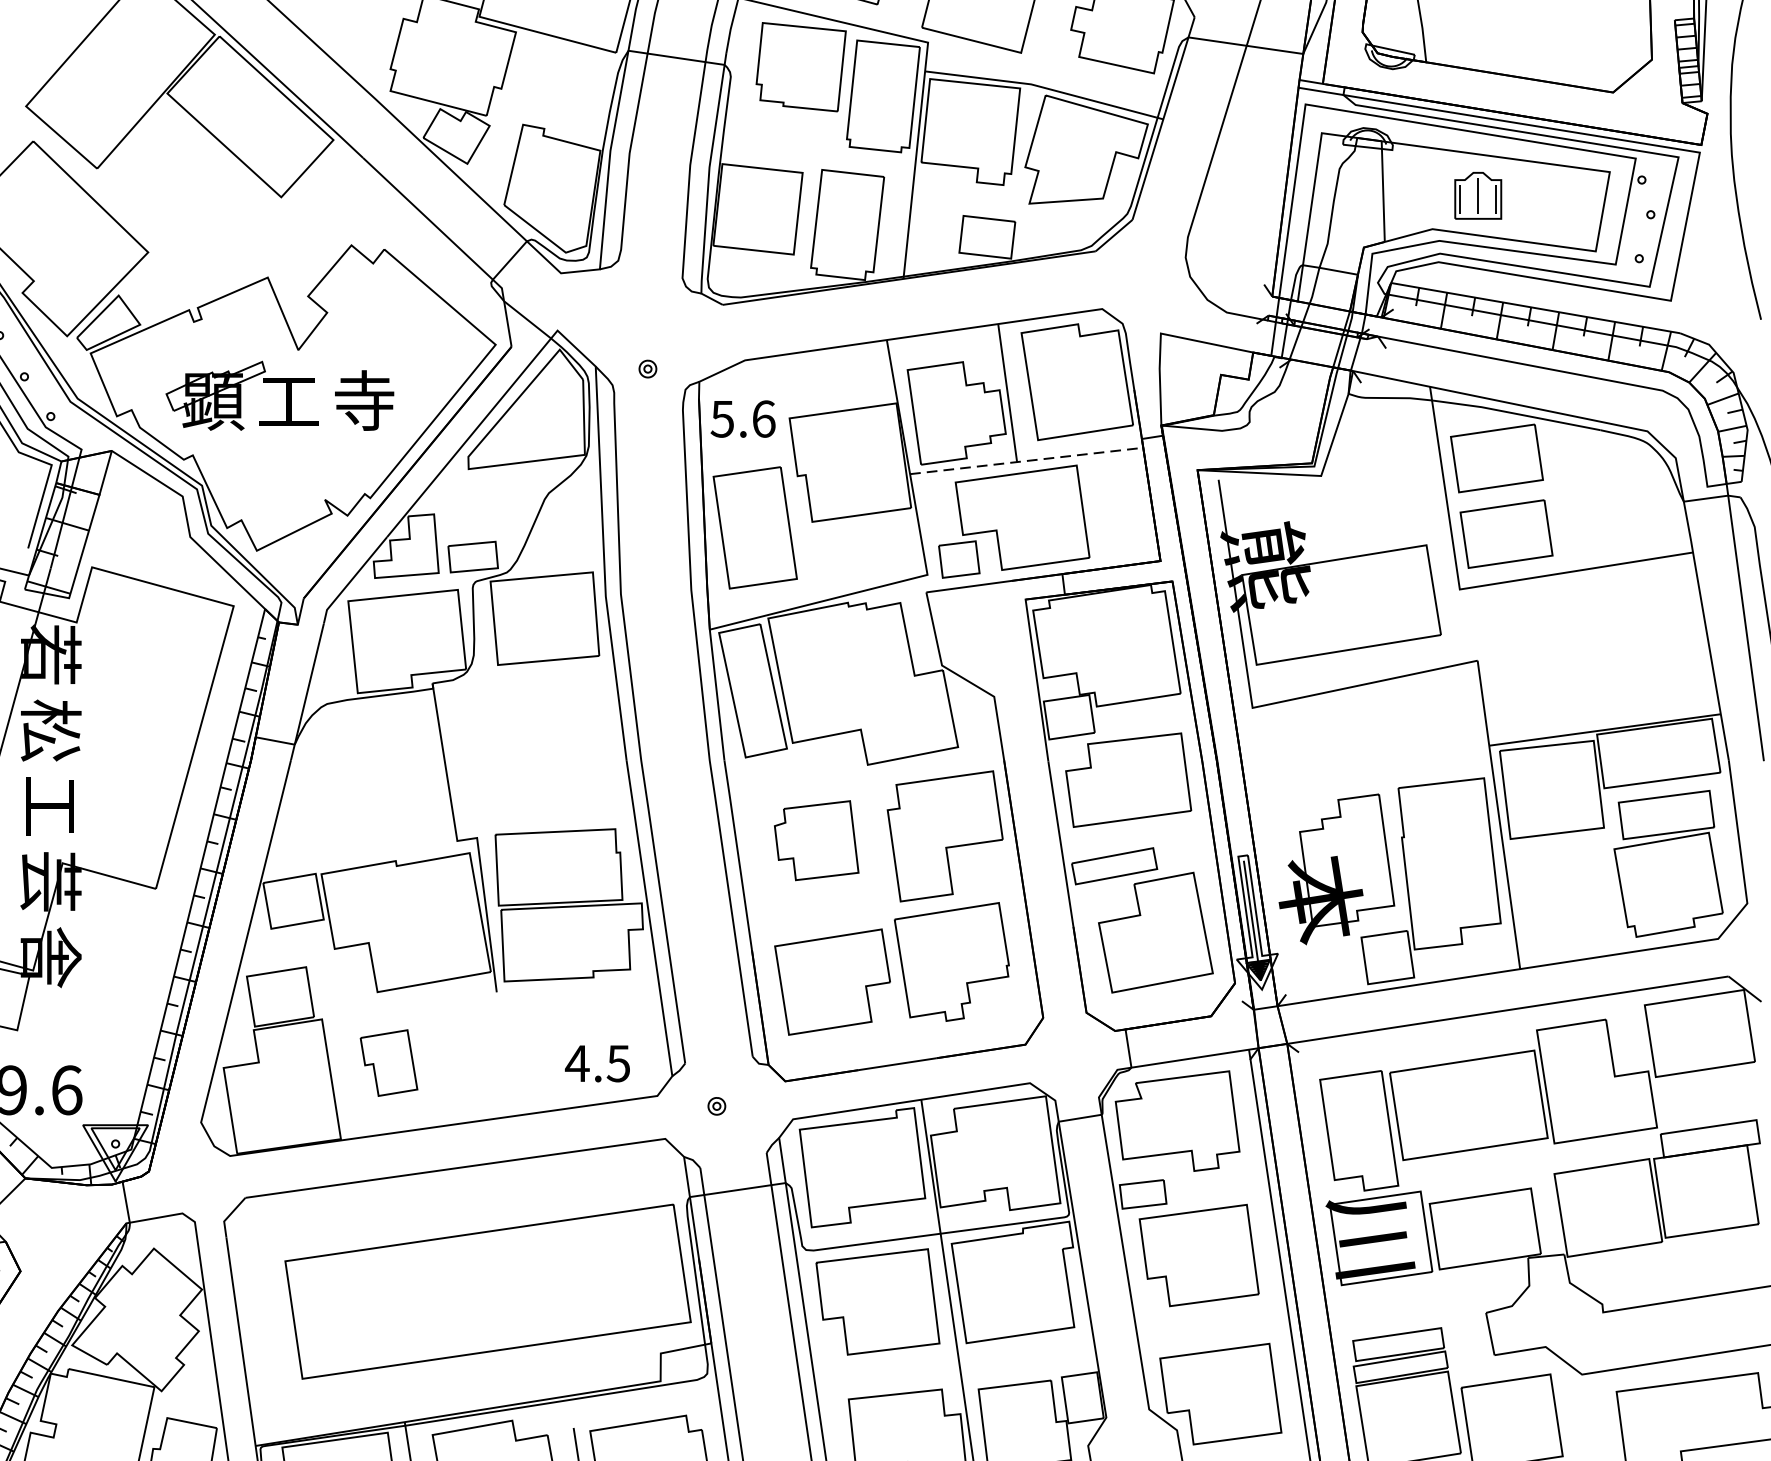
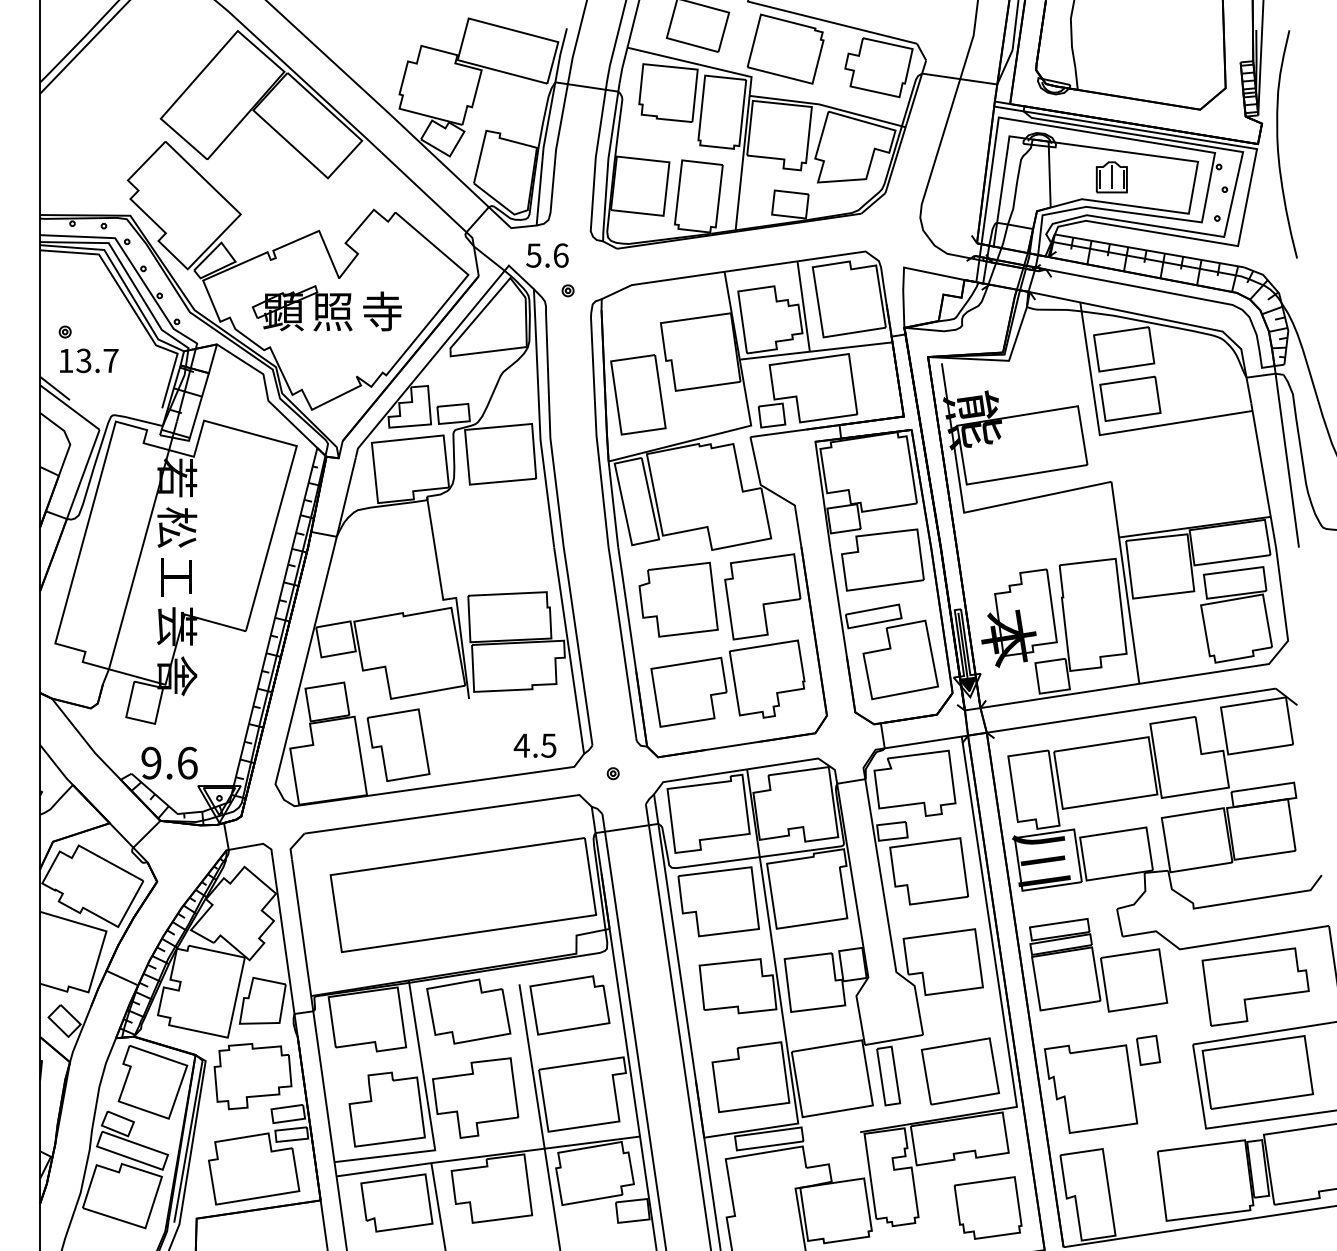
text: (288, 402) -> (332, 312), 工 -> 照
text: (743, 418) -> (547, 255), moved
line: (1027, 461) -> (816, 351), dashed -> solid
part: (816, 840) -> (678, 599), size x1.43
part: (388, 1063) -> (398, 745), size x1.67

